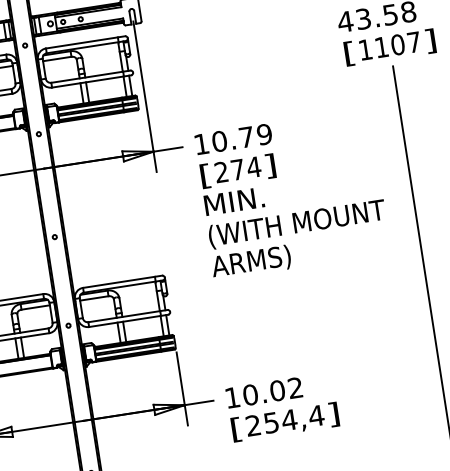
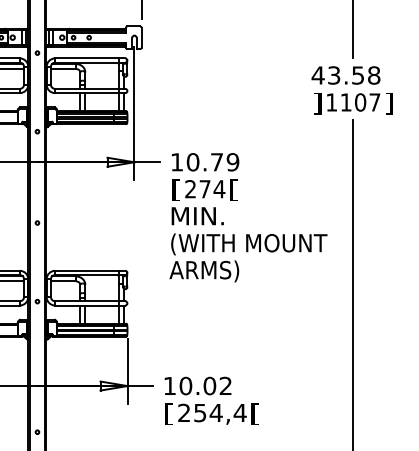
text: (349, 53) -> (317, 103), [ -> ]
text: (270, 166) -> (233, 190), ] -> [
text: (333, 413) -> (255, 413), ] -> [

